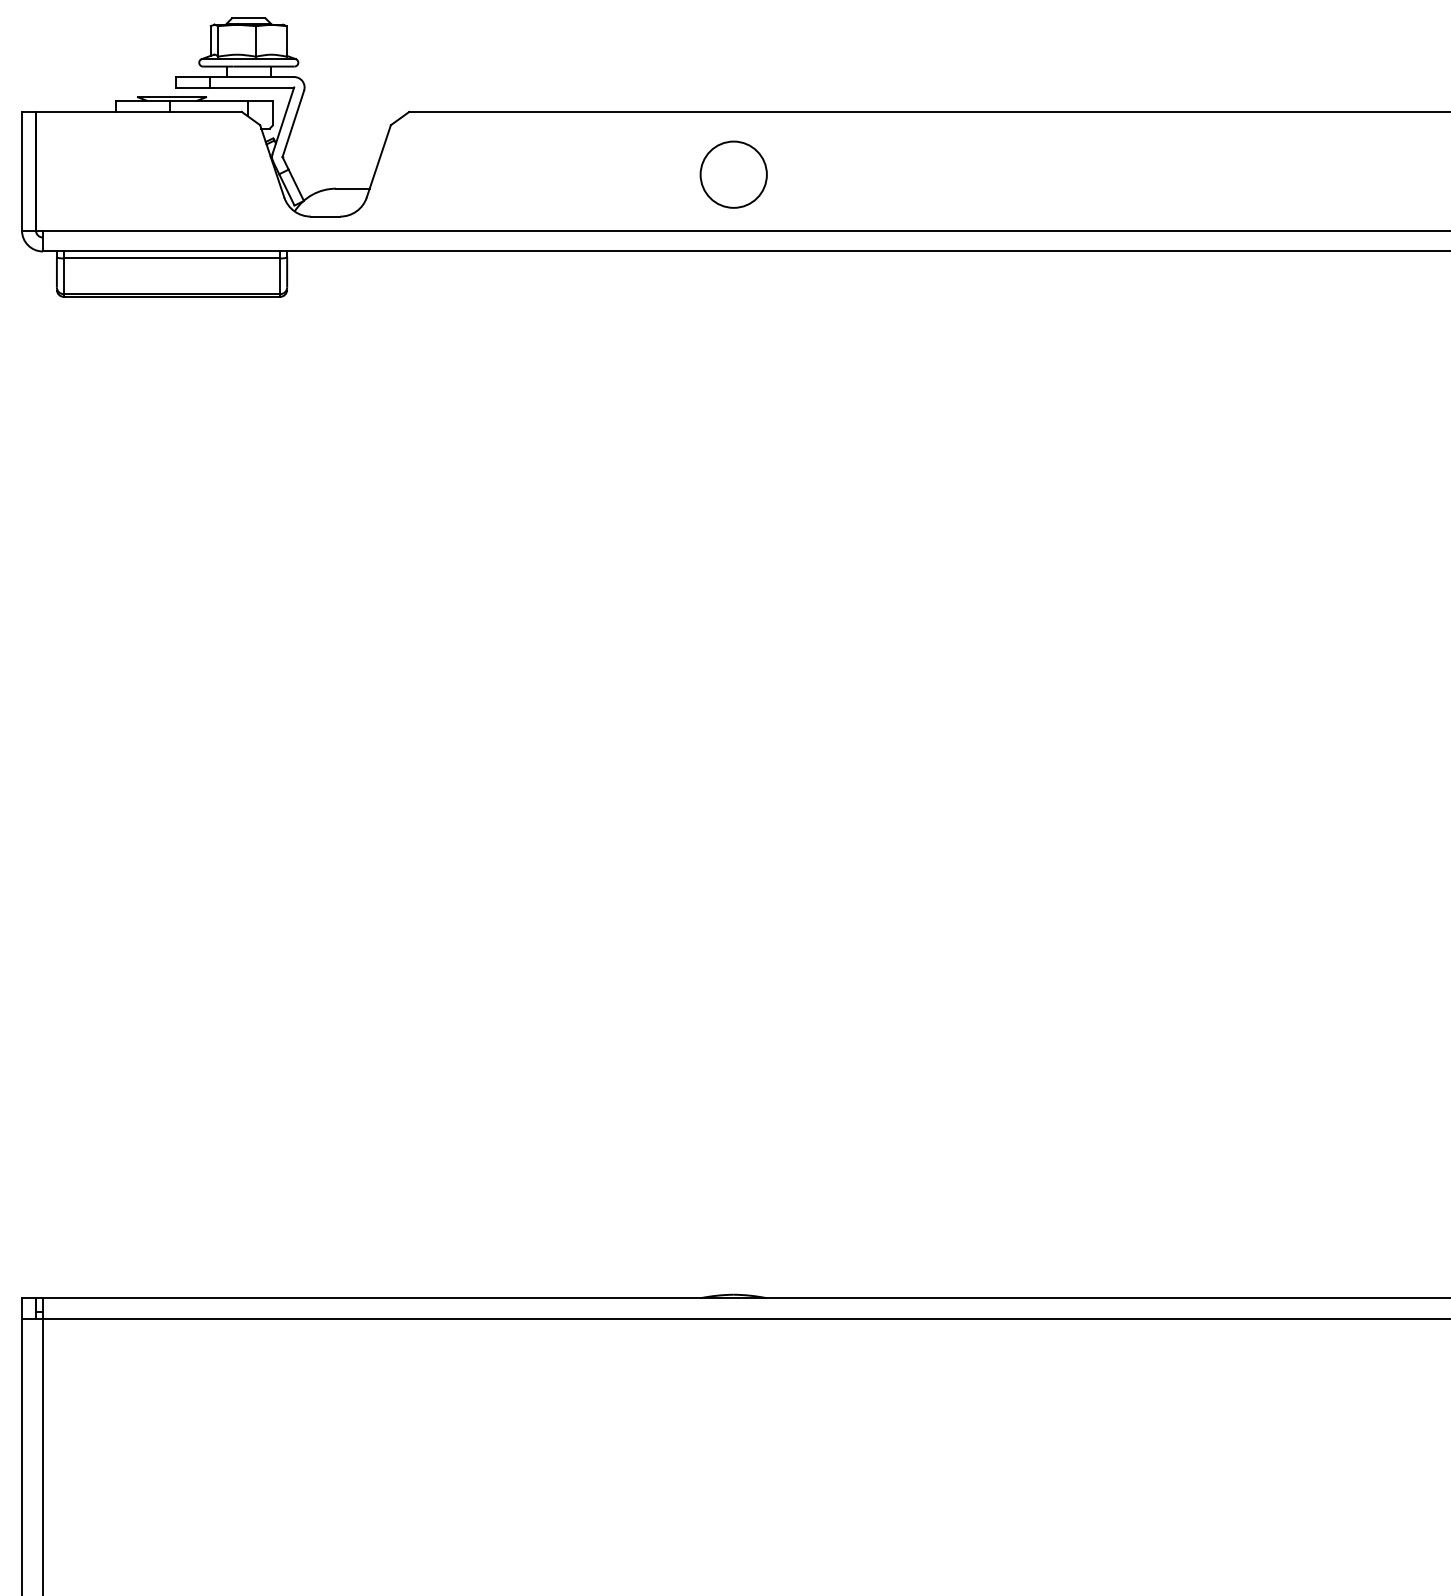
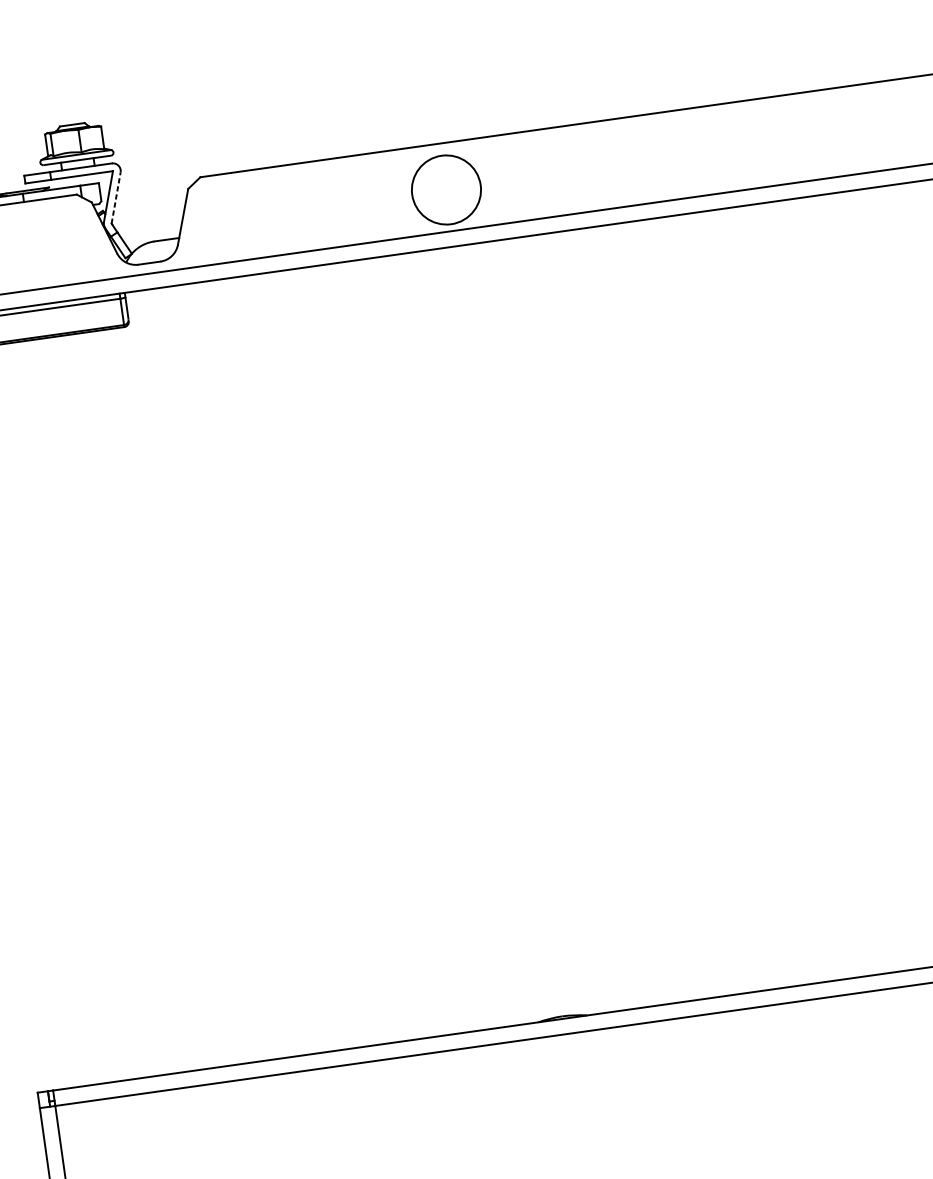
line: (293, 123) -> (116, 197), solid -> dashed
circle: (733, 174) -> (446, 189), size x1.4

